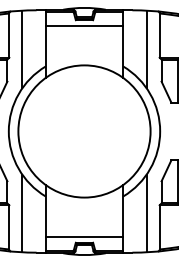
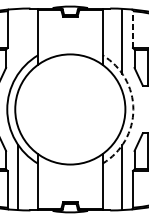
line: (84, 26) -> (70, 22), removed
line: (159, 35) -> (132, 29), solid -> dashed
line: (22, 49) -> (18, 41), removed
arc: (160, 131) -> (133, 109), solid -> dashed
line: (84, 236) -> (70, 196), removed

